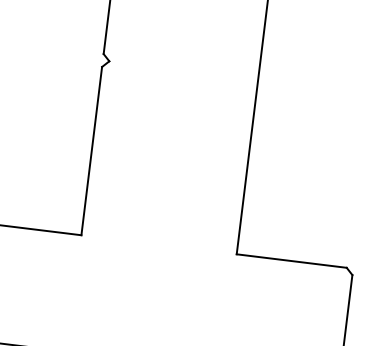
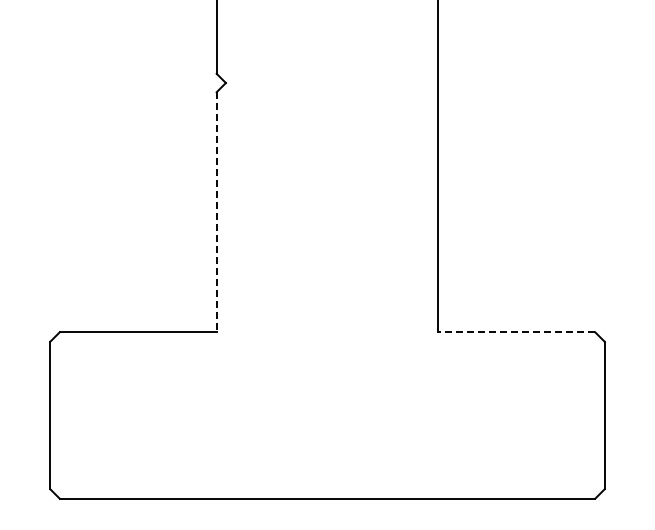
line: (91, 151) -> (216, 212), solid -> dashed
line: (291, 261) -> (516, 332), solid -> dashed

